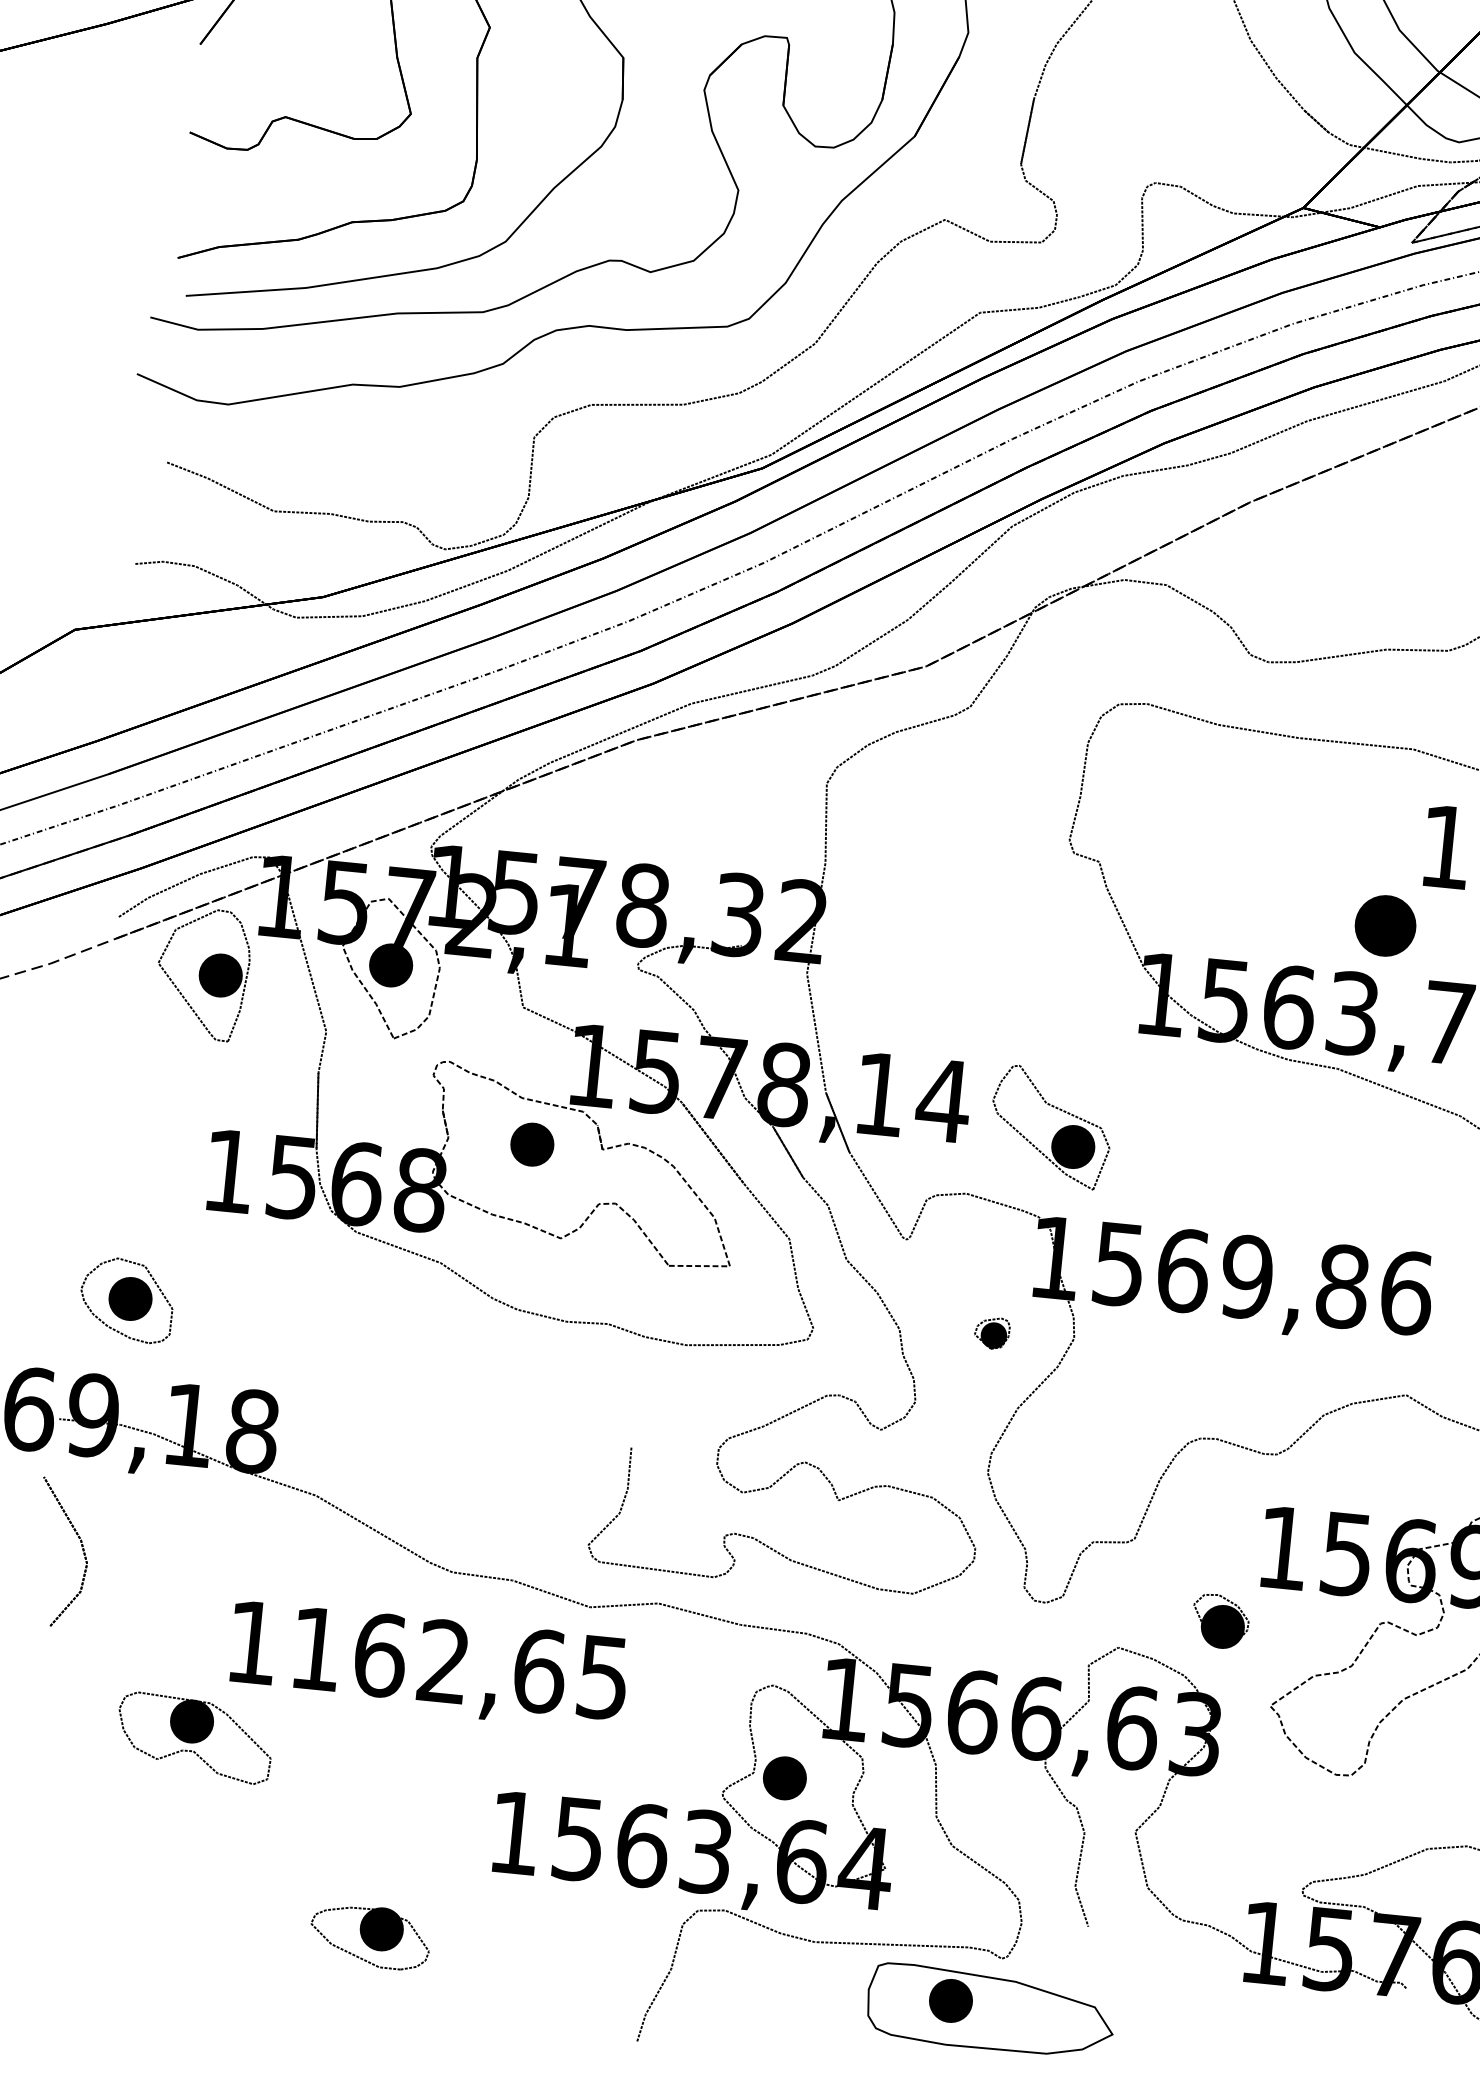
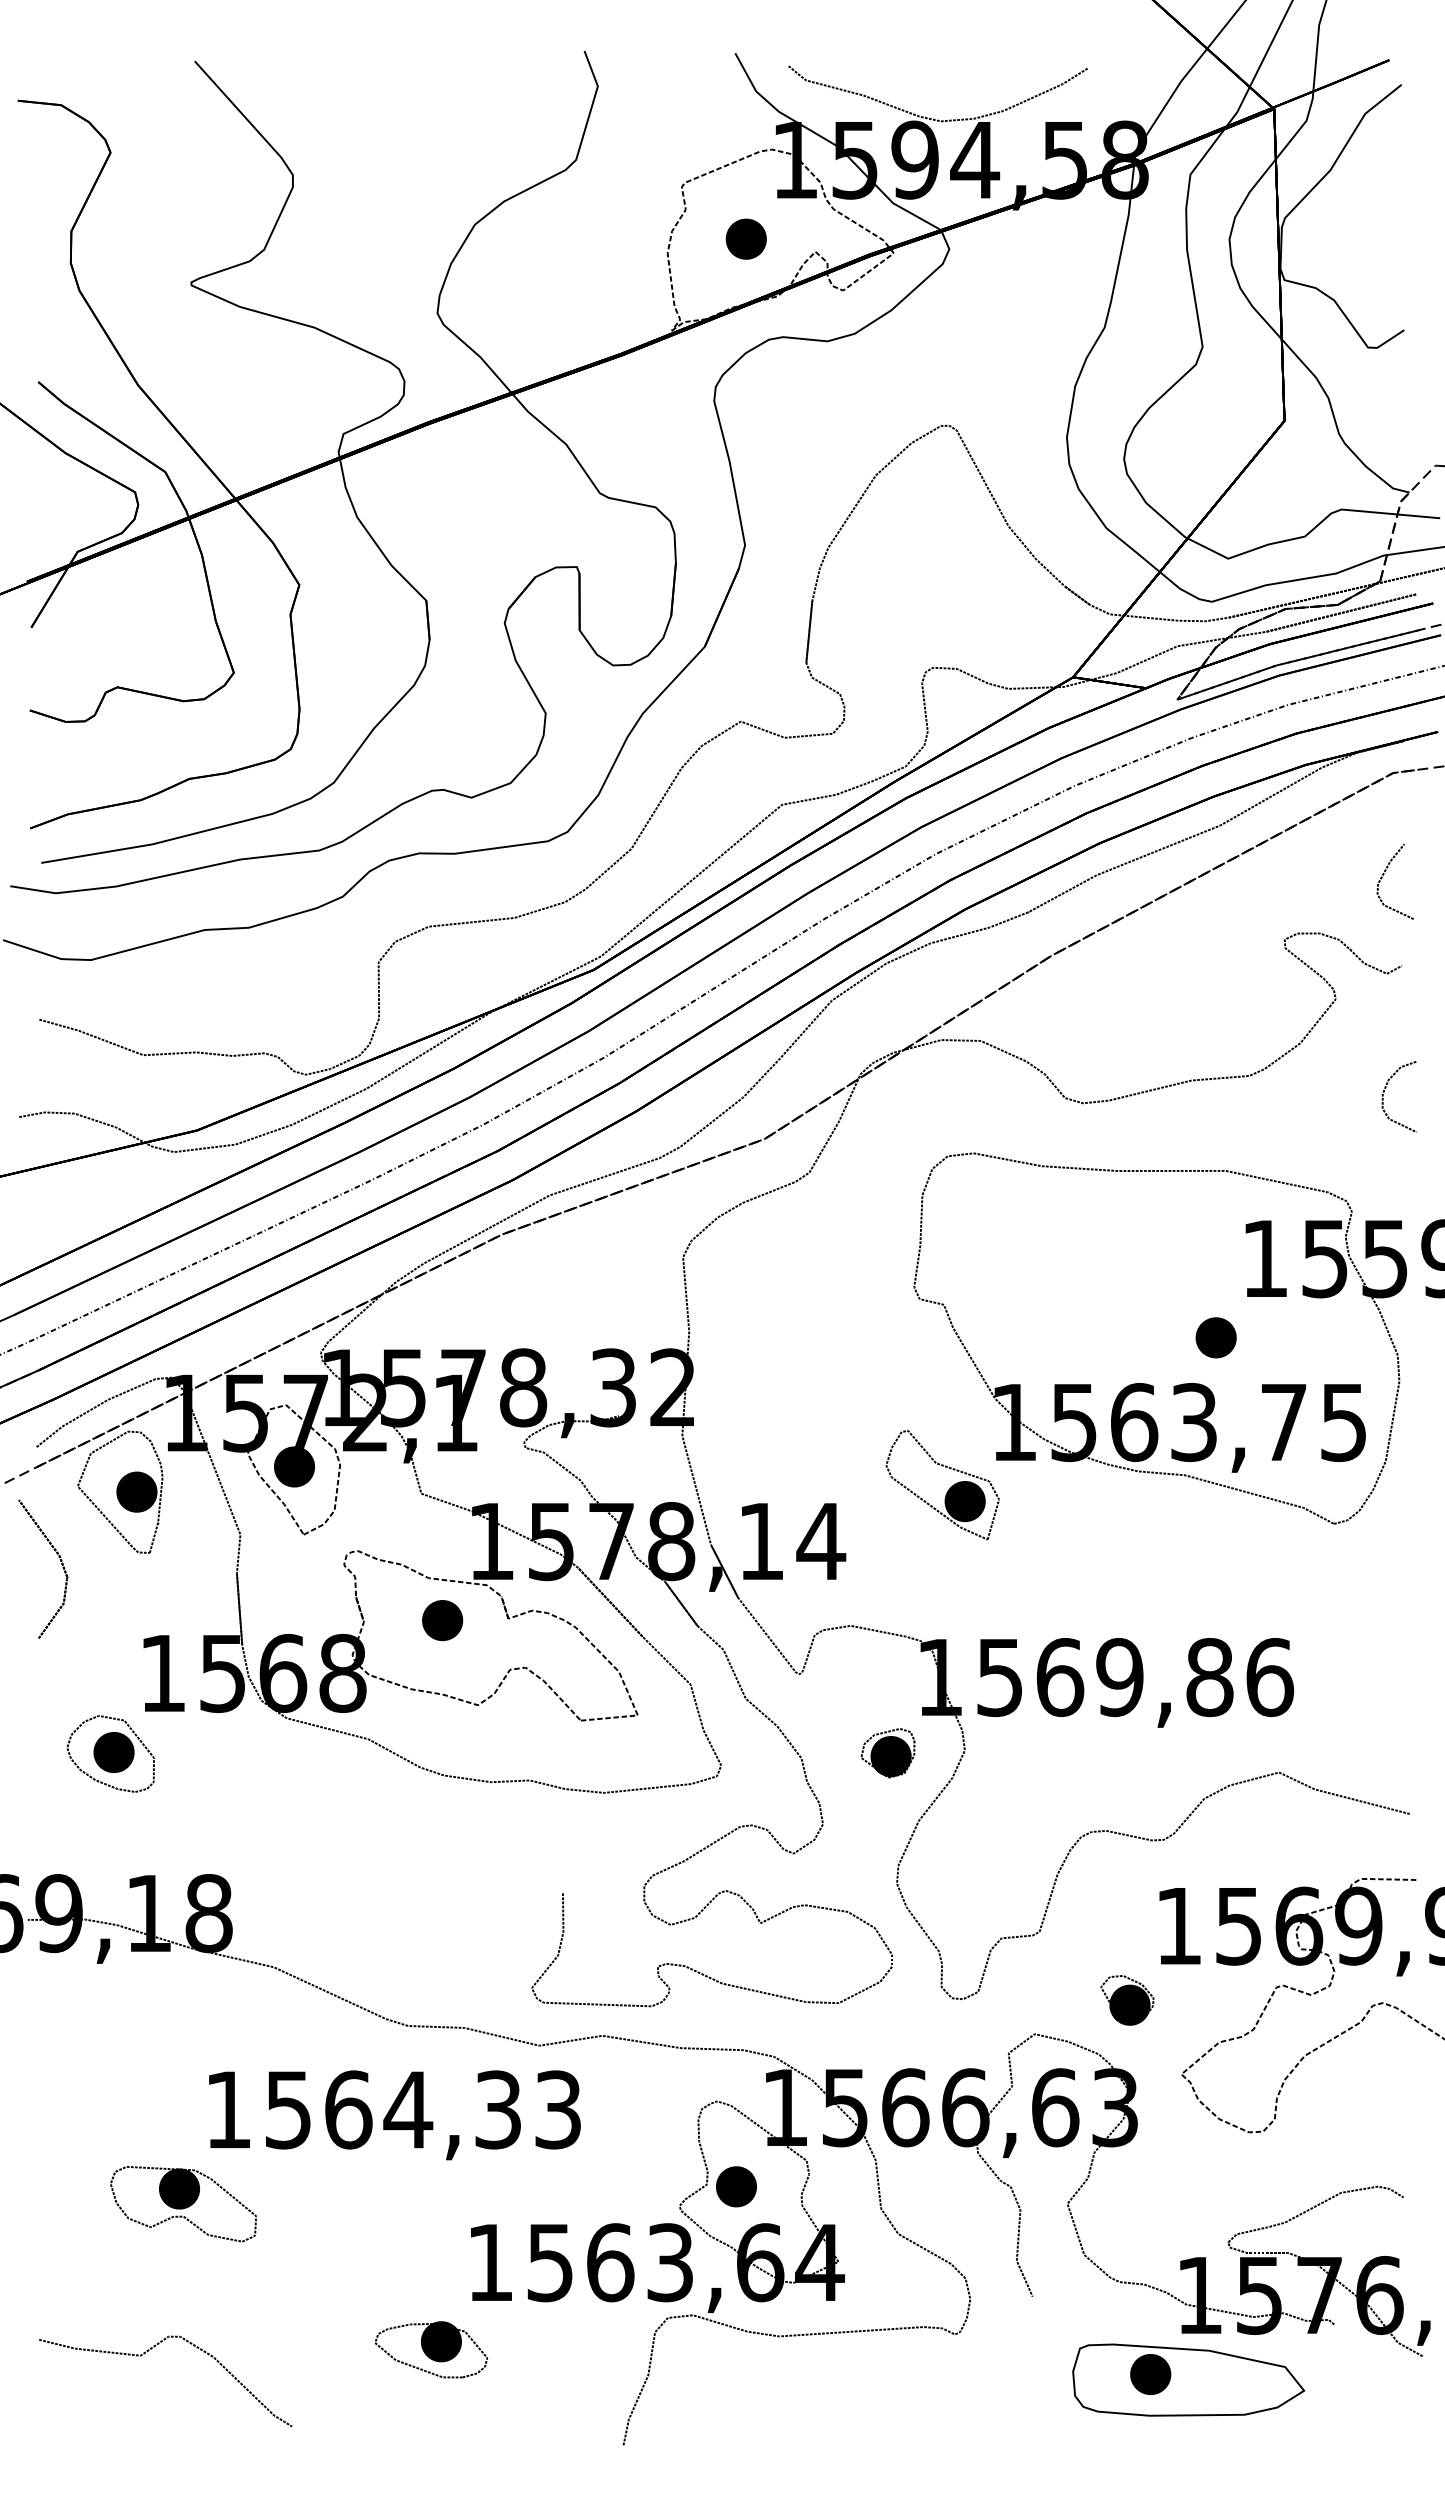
part: (1384, 925) -> (1215, 1337), size x0.71
part: (1055, 1133) -> (947, 1490), moved
part: (126, 1299) -> (110, 1753), moved
part: (991, 1333) -> (887, 1753), size x1.67
part: (80, 1544) -> (59, 1559), moved
text: (460, 1662) -> (423, 2109), 1162,65 -> 1564,33
curve: (137, 1893) -> (144, 2354), added
part: (370, 1936) -> (431, 2349), moved
part: (990, 2010) -> (1188, 2379), moved

